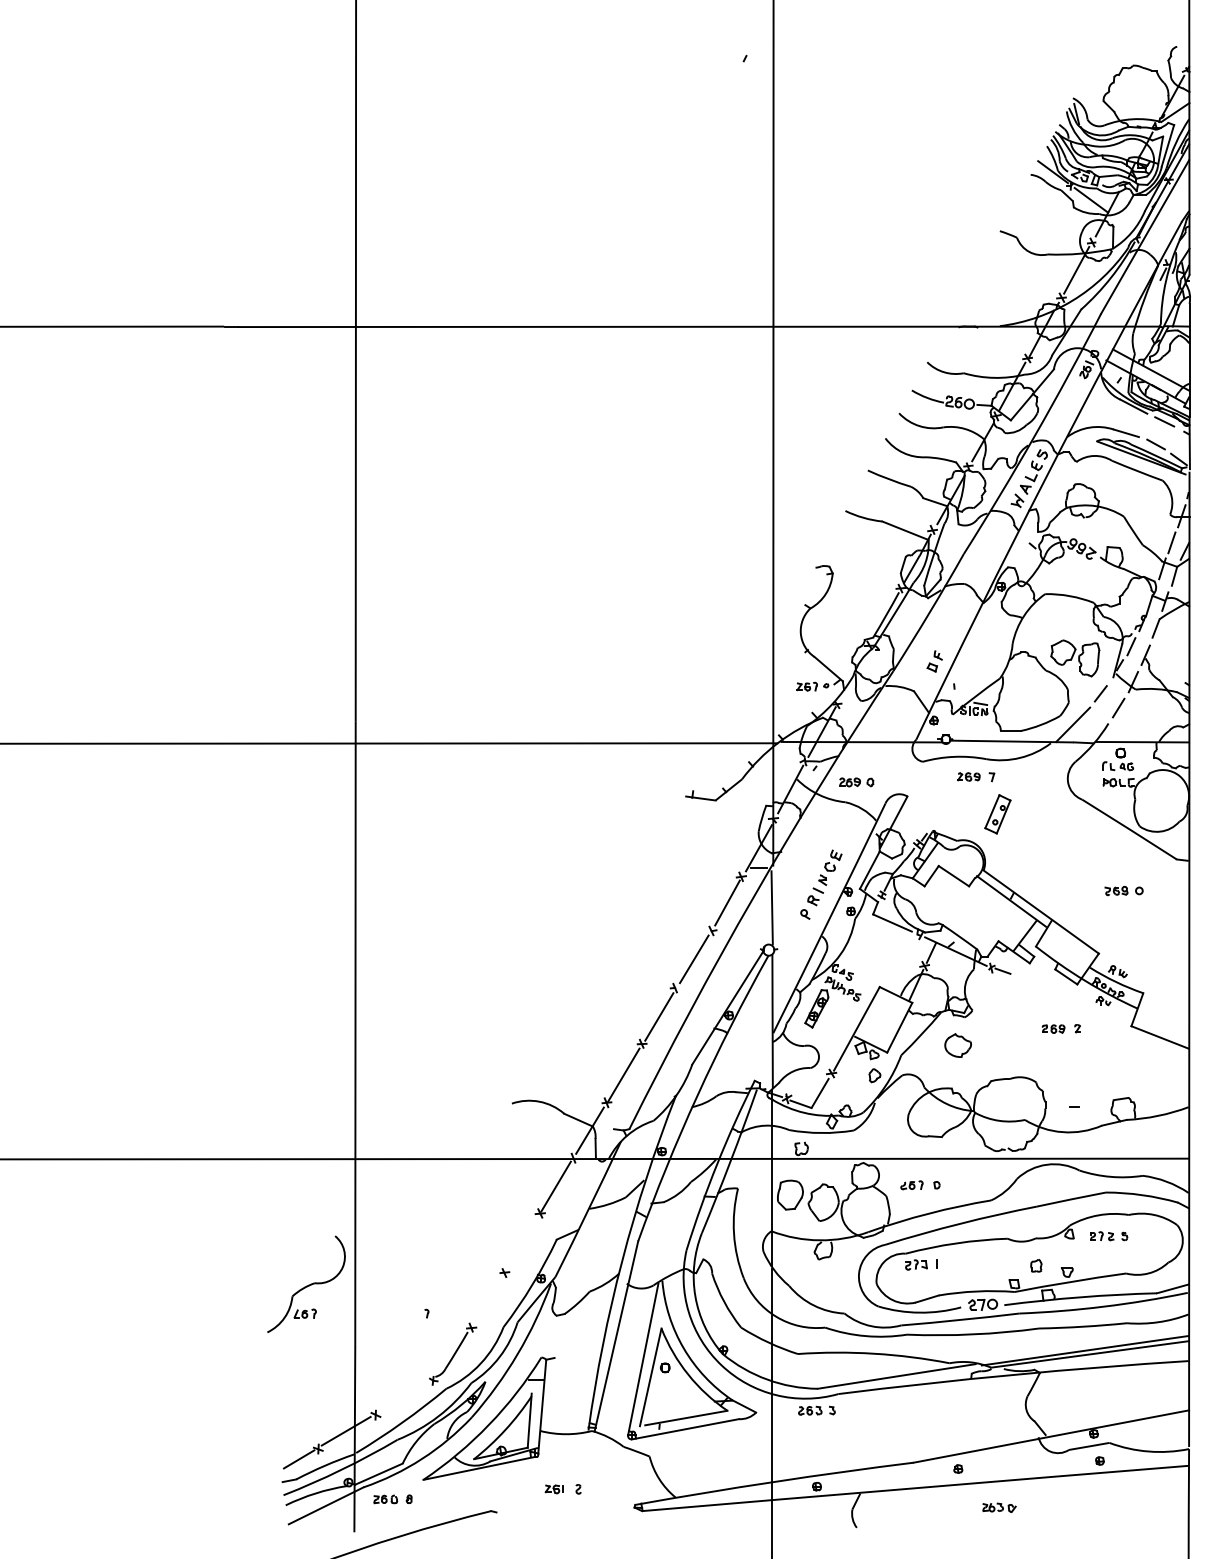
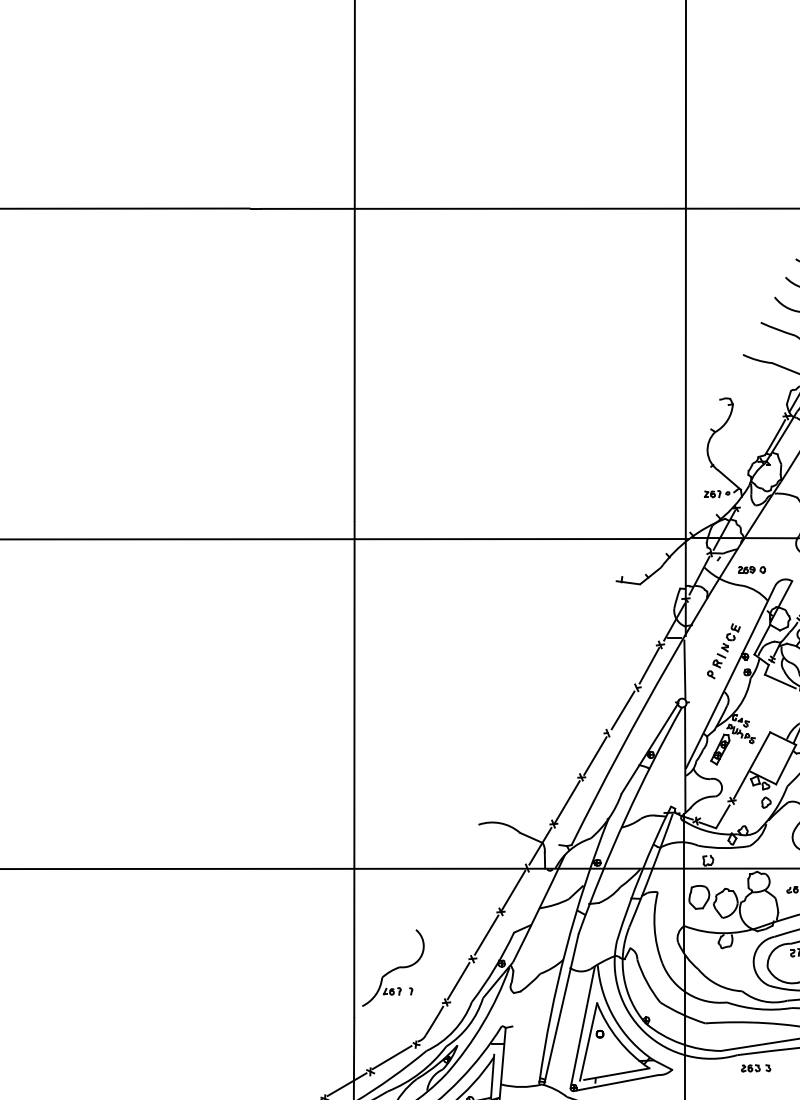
line: (521, 1242) -> (486, 934), added
part: (306, 1283) -> (393, 967), moved
line: (486, 1300) -> (458, 980), added
line: (402, 1396) -> (391, 1057), added
part: (816, 1410) -> (755, 1068), moved

